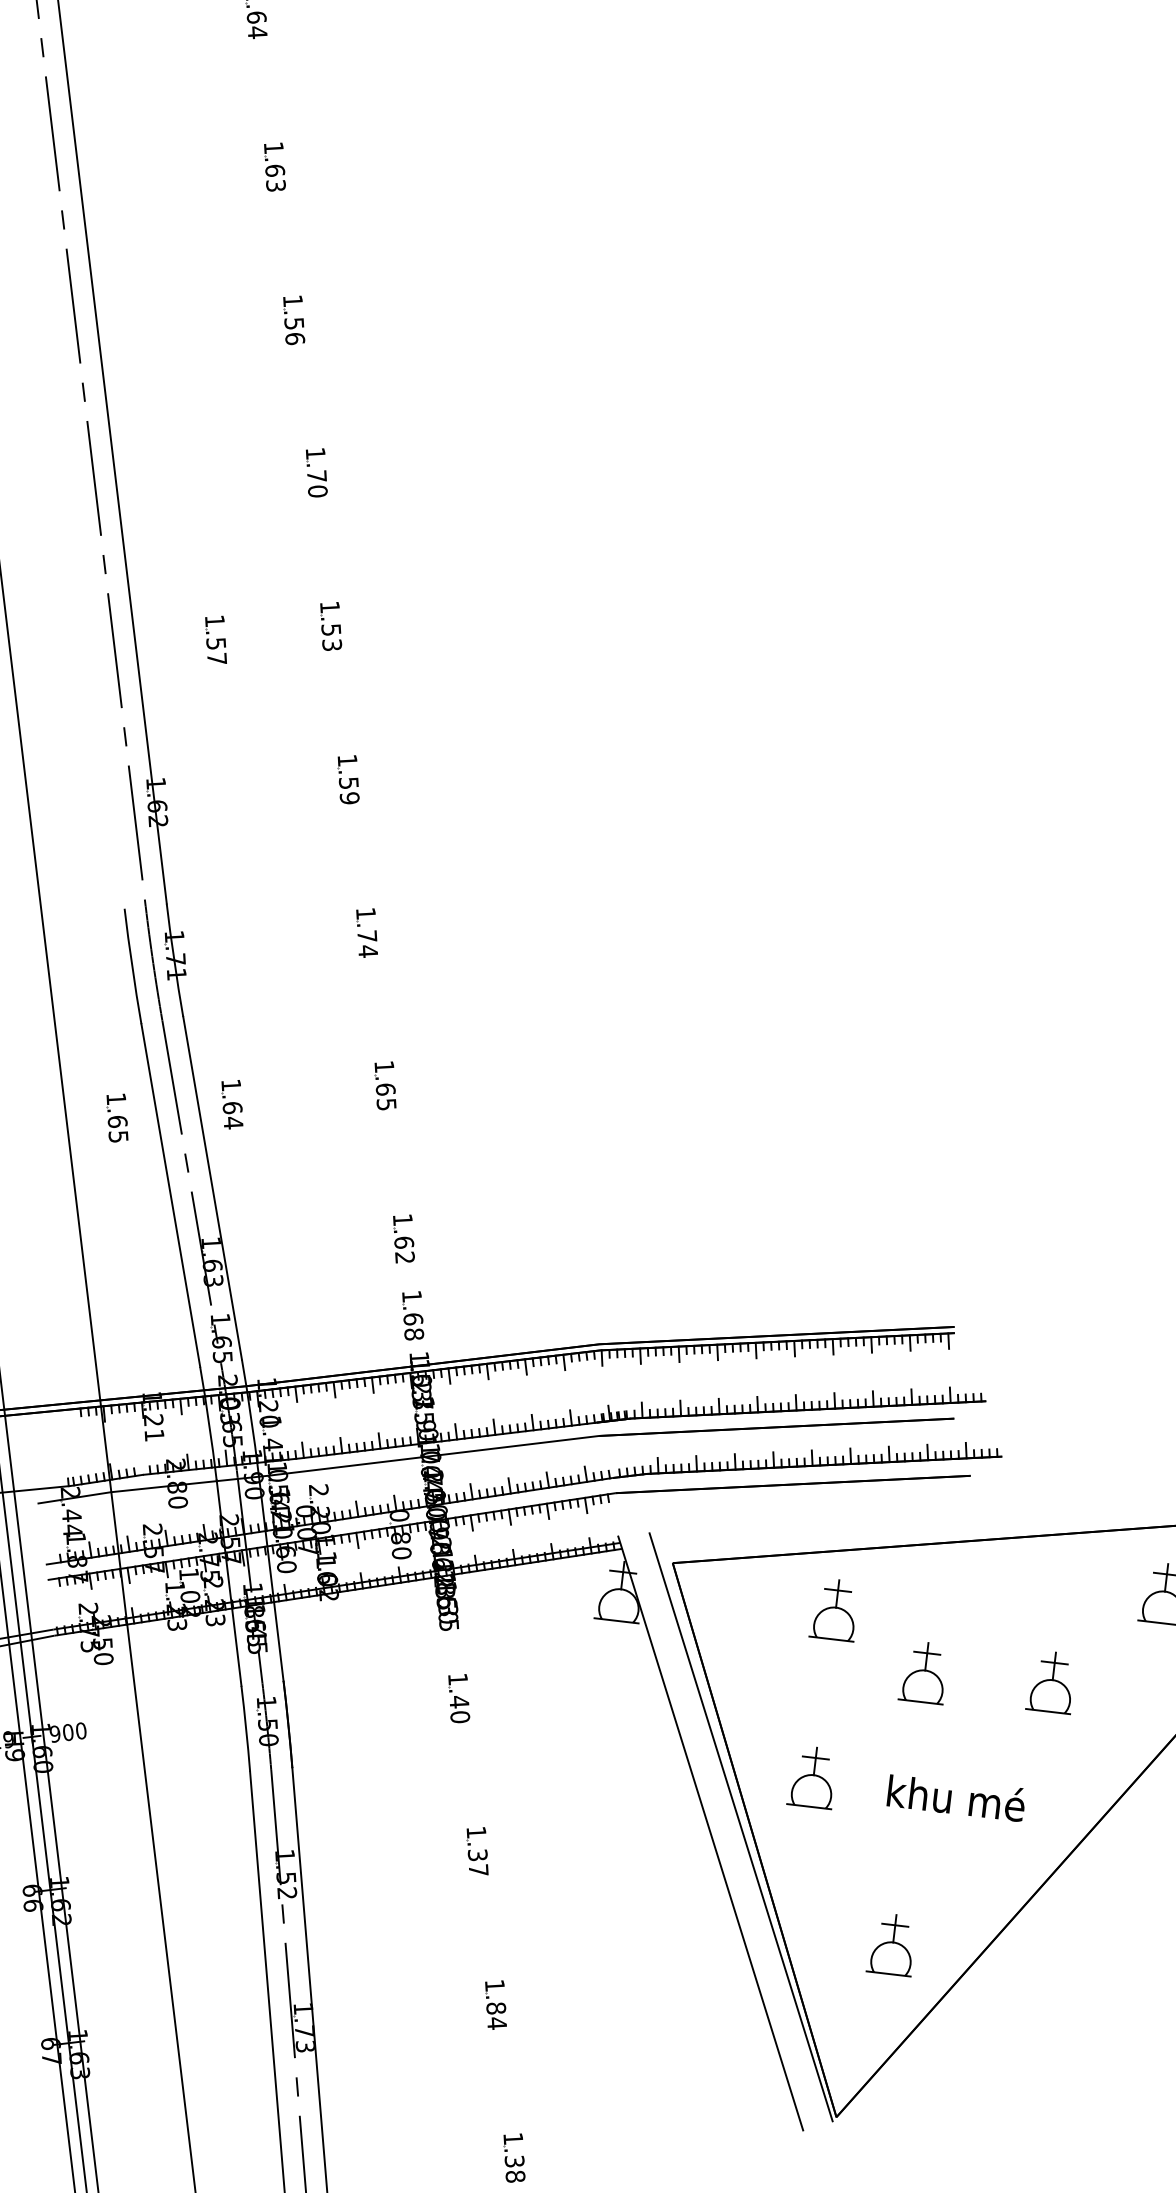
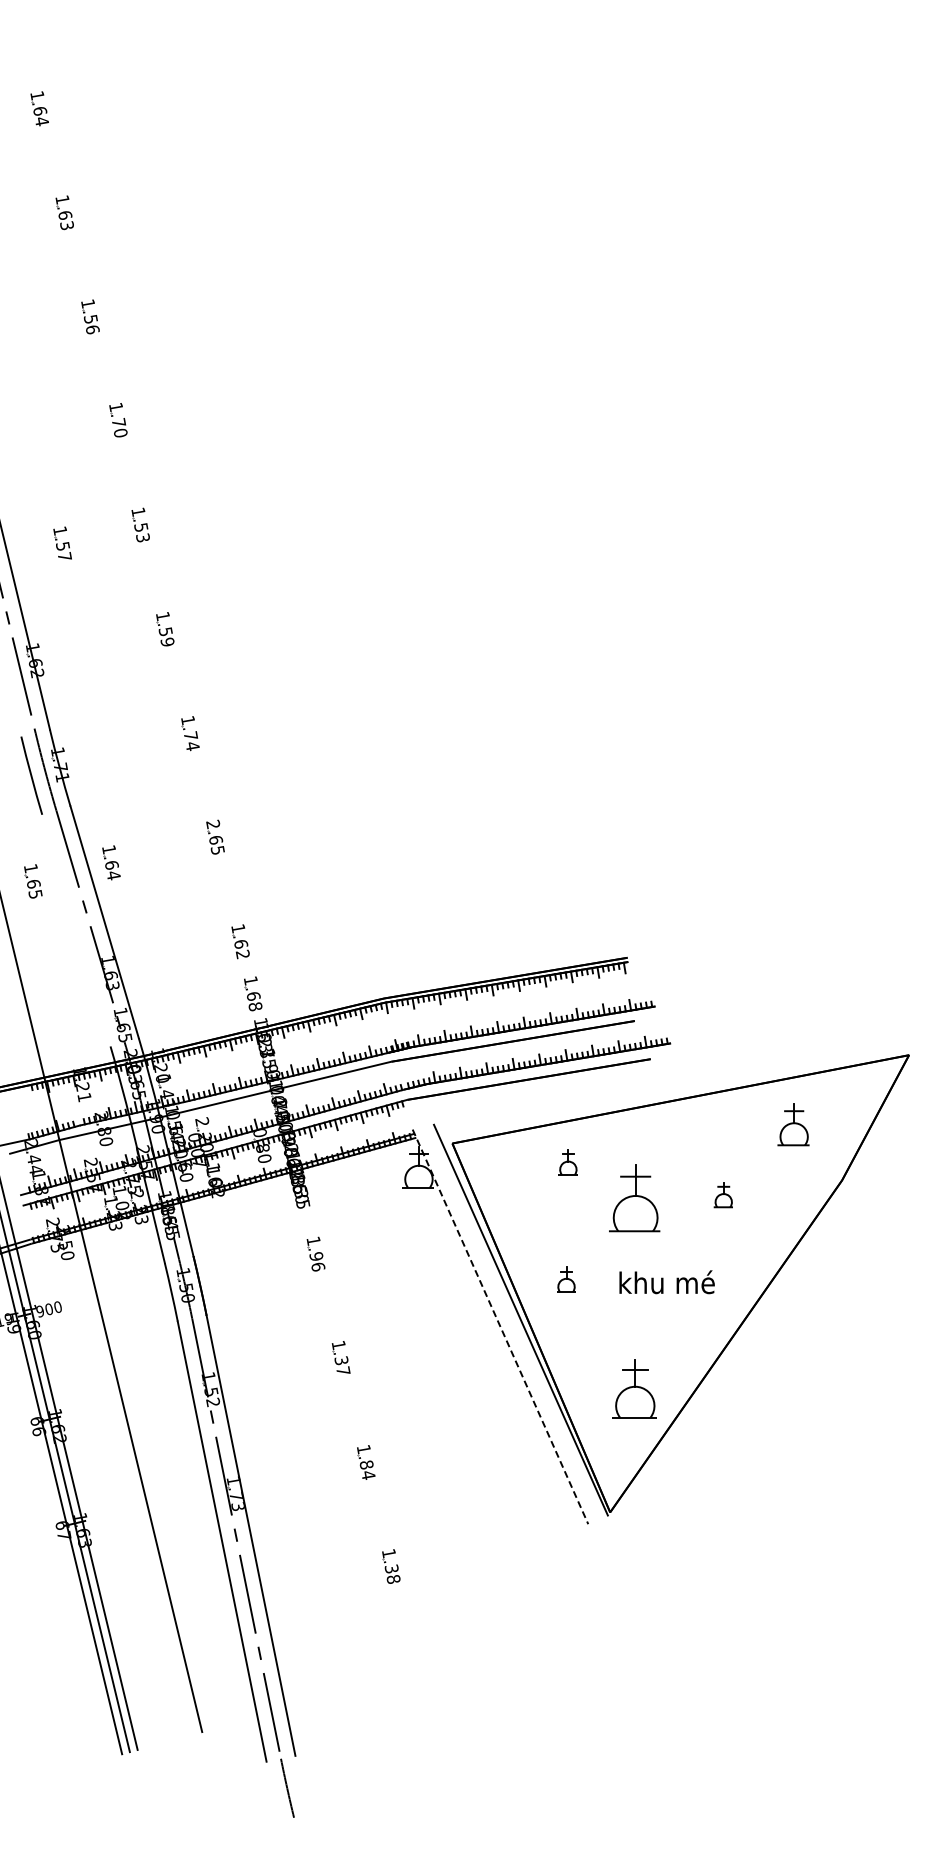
text: (384, 1066) -> (213, 824), 1.65 -> 2.65
line: (170, 1195) -> (76, 930), removed
part: (834, 1609) -> (567, 1162), size x0.6
part: (923, 1672) -> (634, 1198), size x1.6
part: (1051, 1681) -> (723, 1194), size x0.6
text: (460, 1709) -> (317, 1261), 1.40 -> 1.96
part: (811, 1776) -> (565, 1279), size x0.6
line: (710, 1832) -> (500, 1326), solid -> dashed
part: (892, 1944) -> (634, 1388), size x1.4

